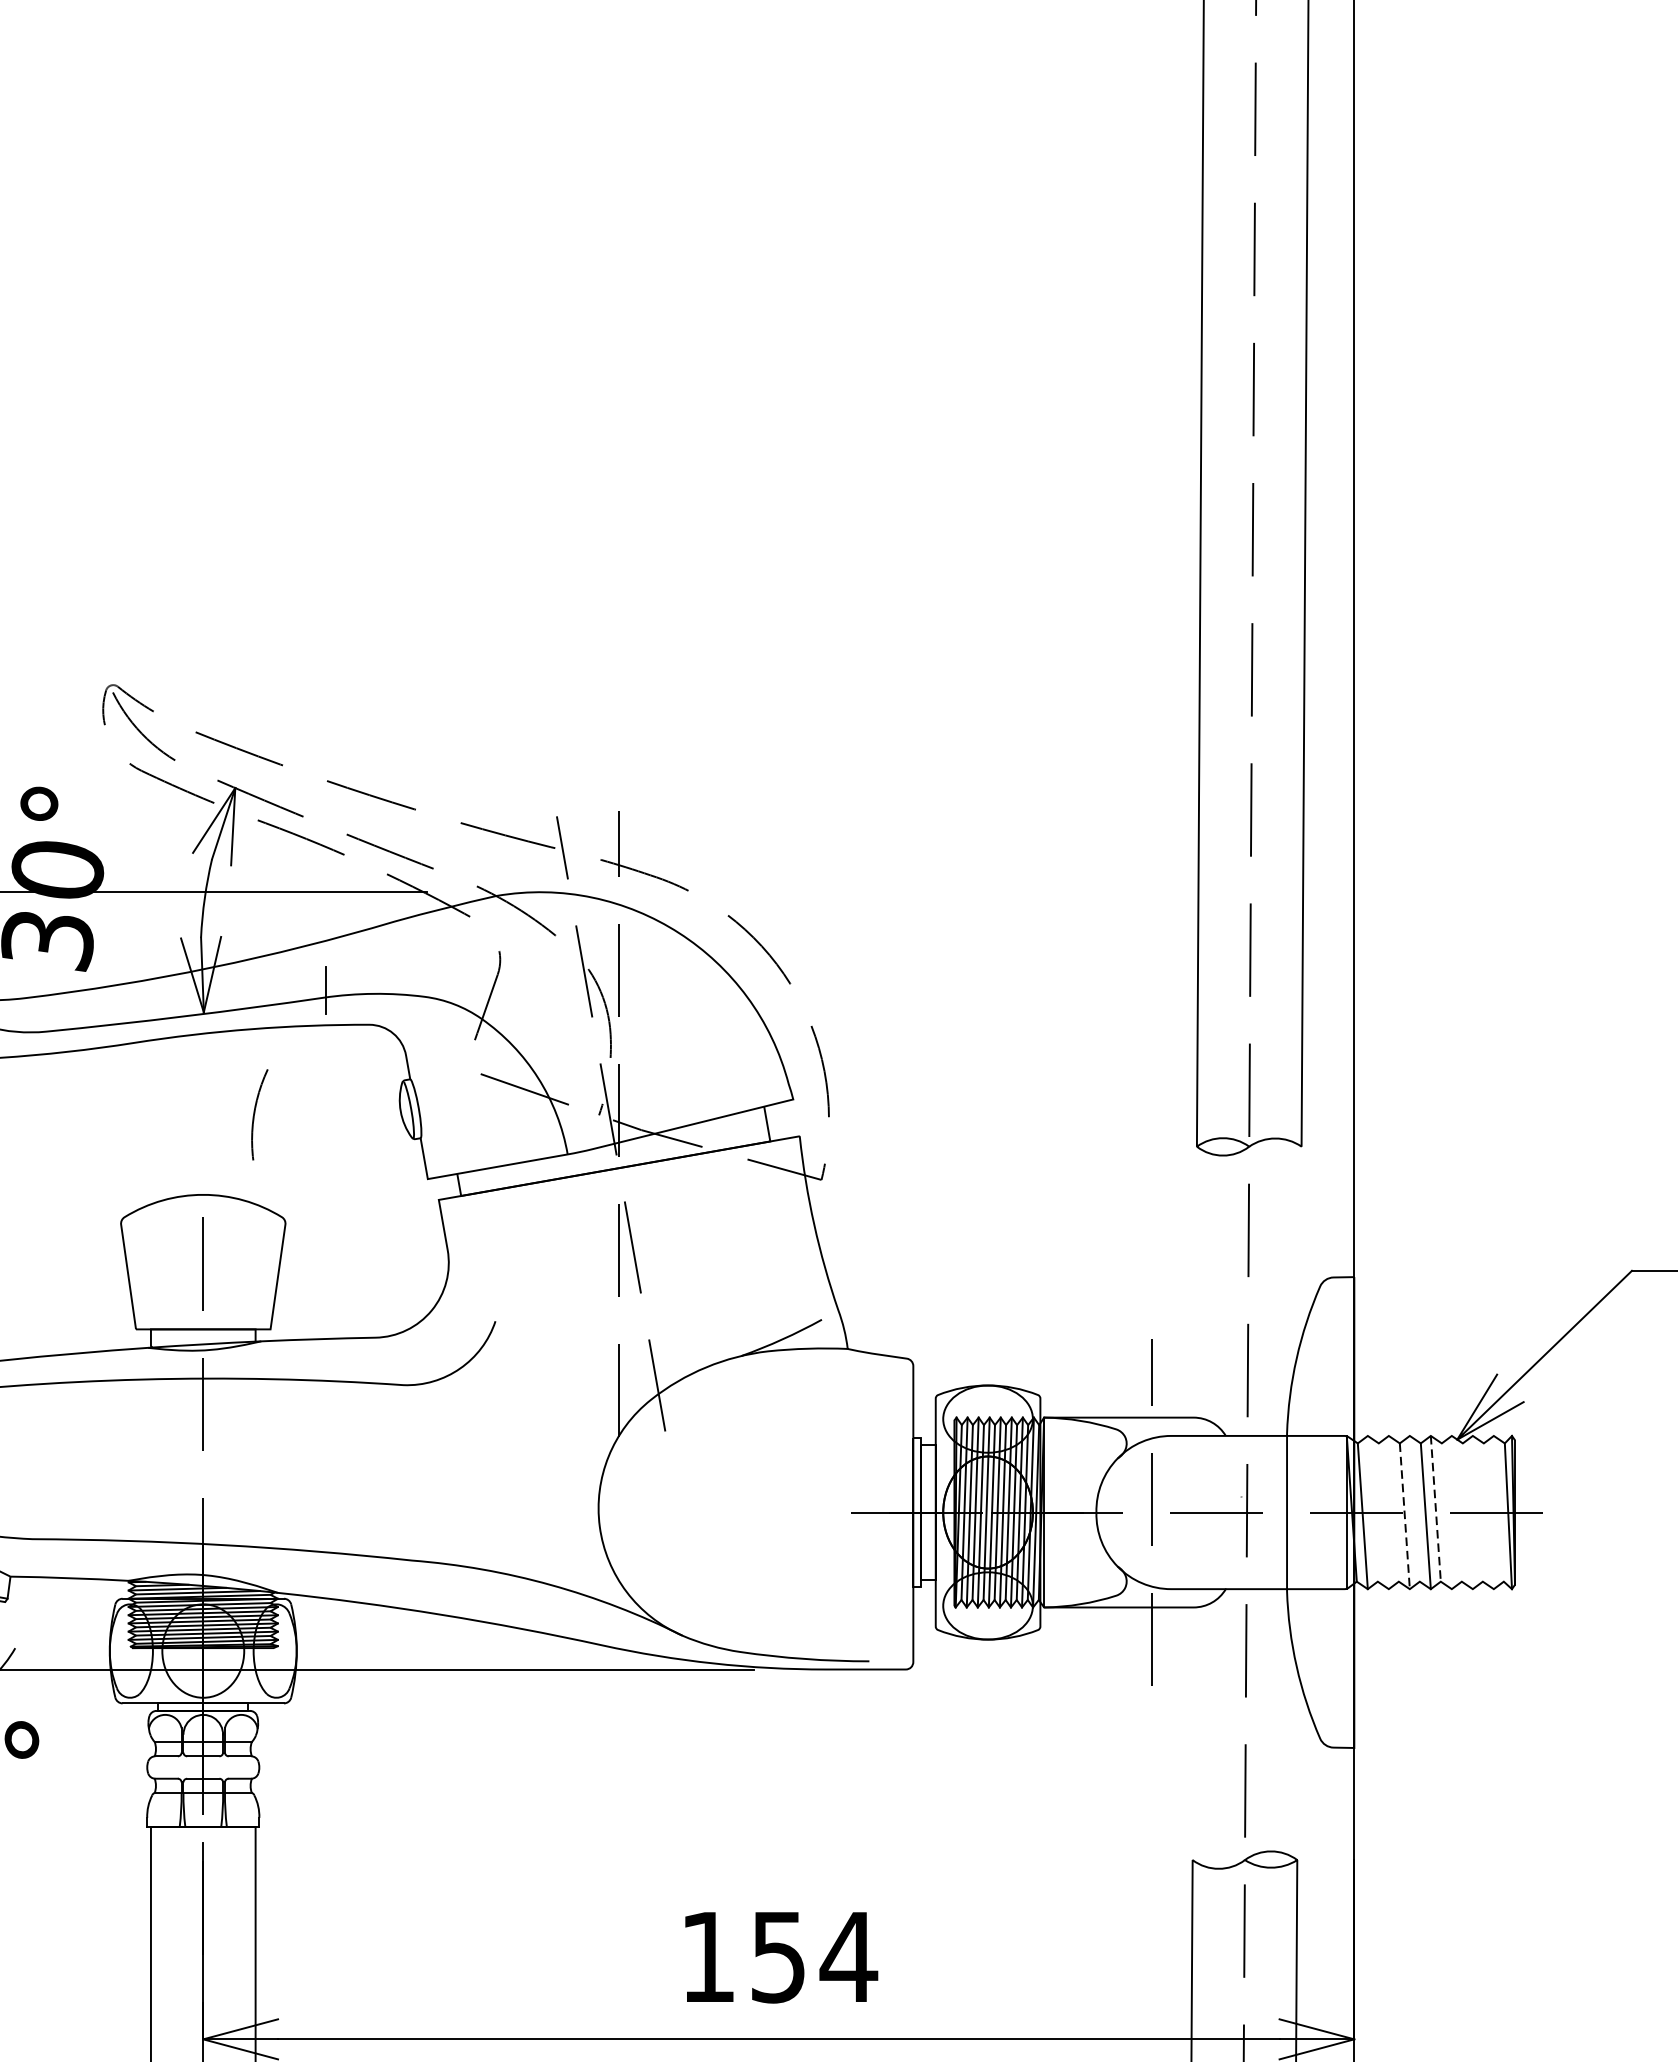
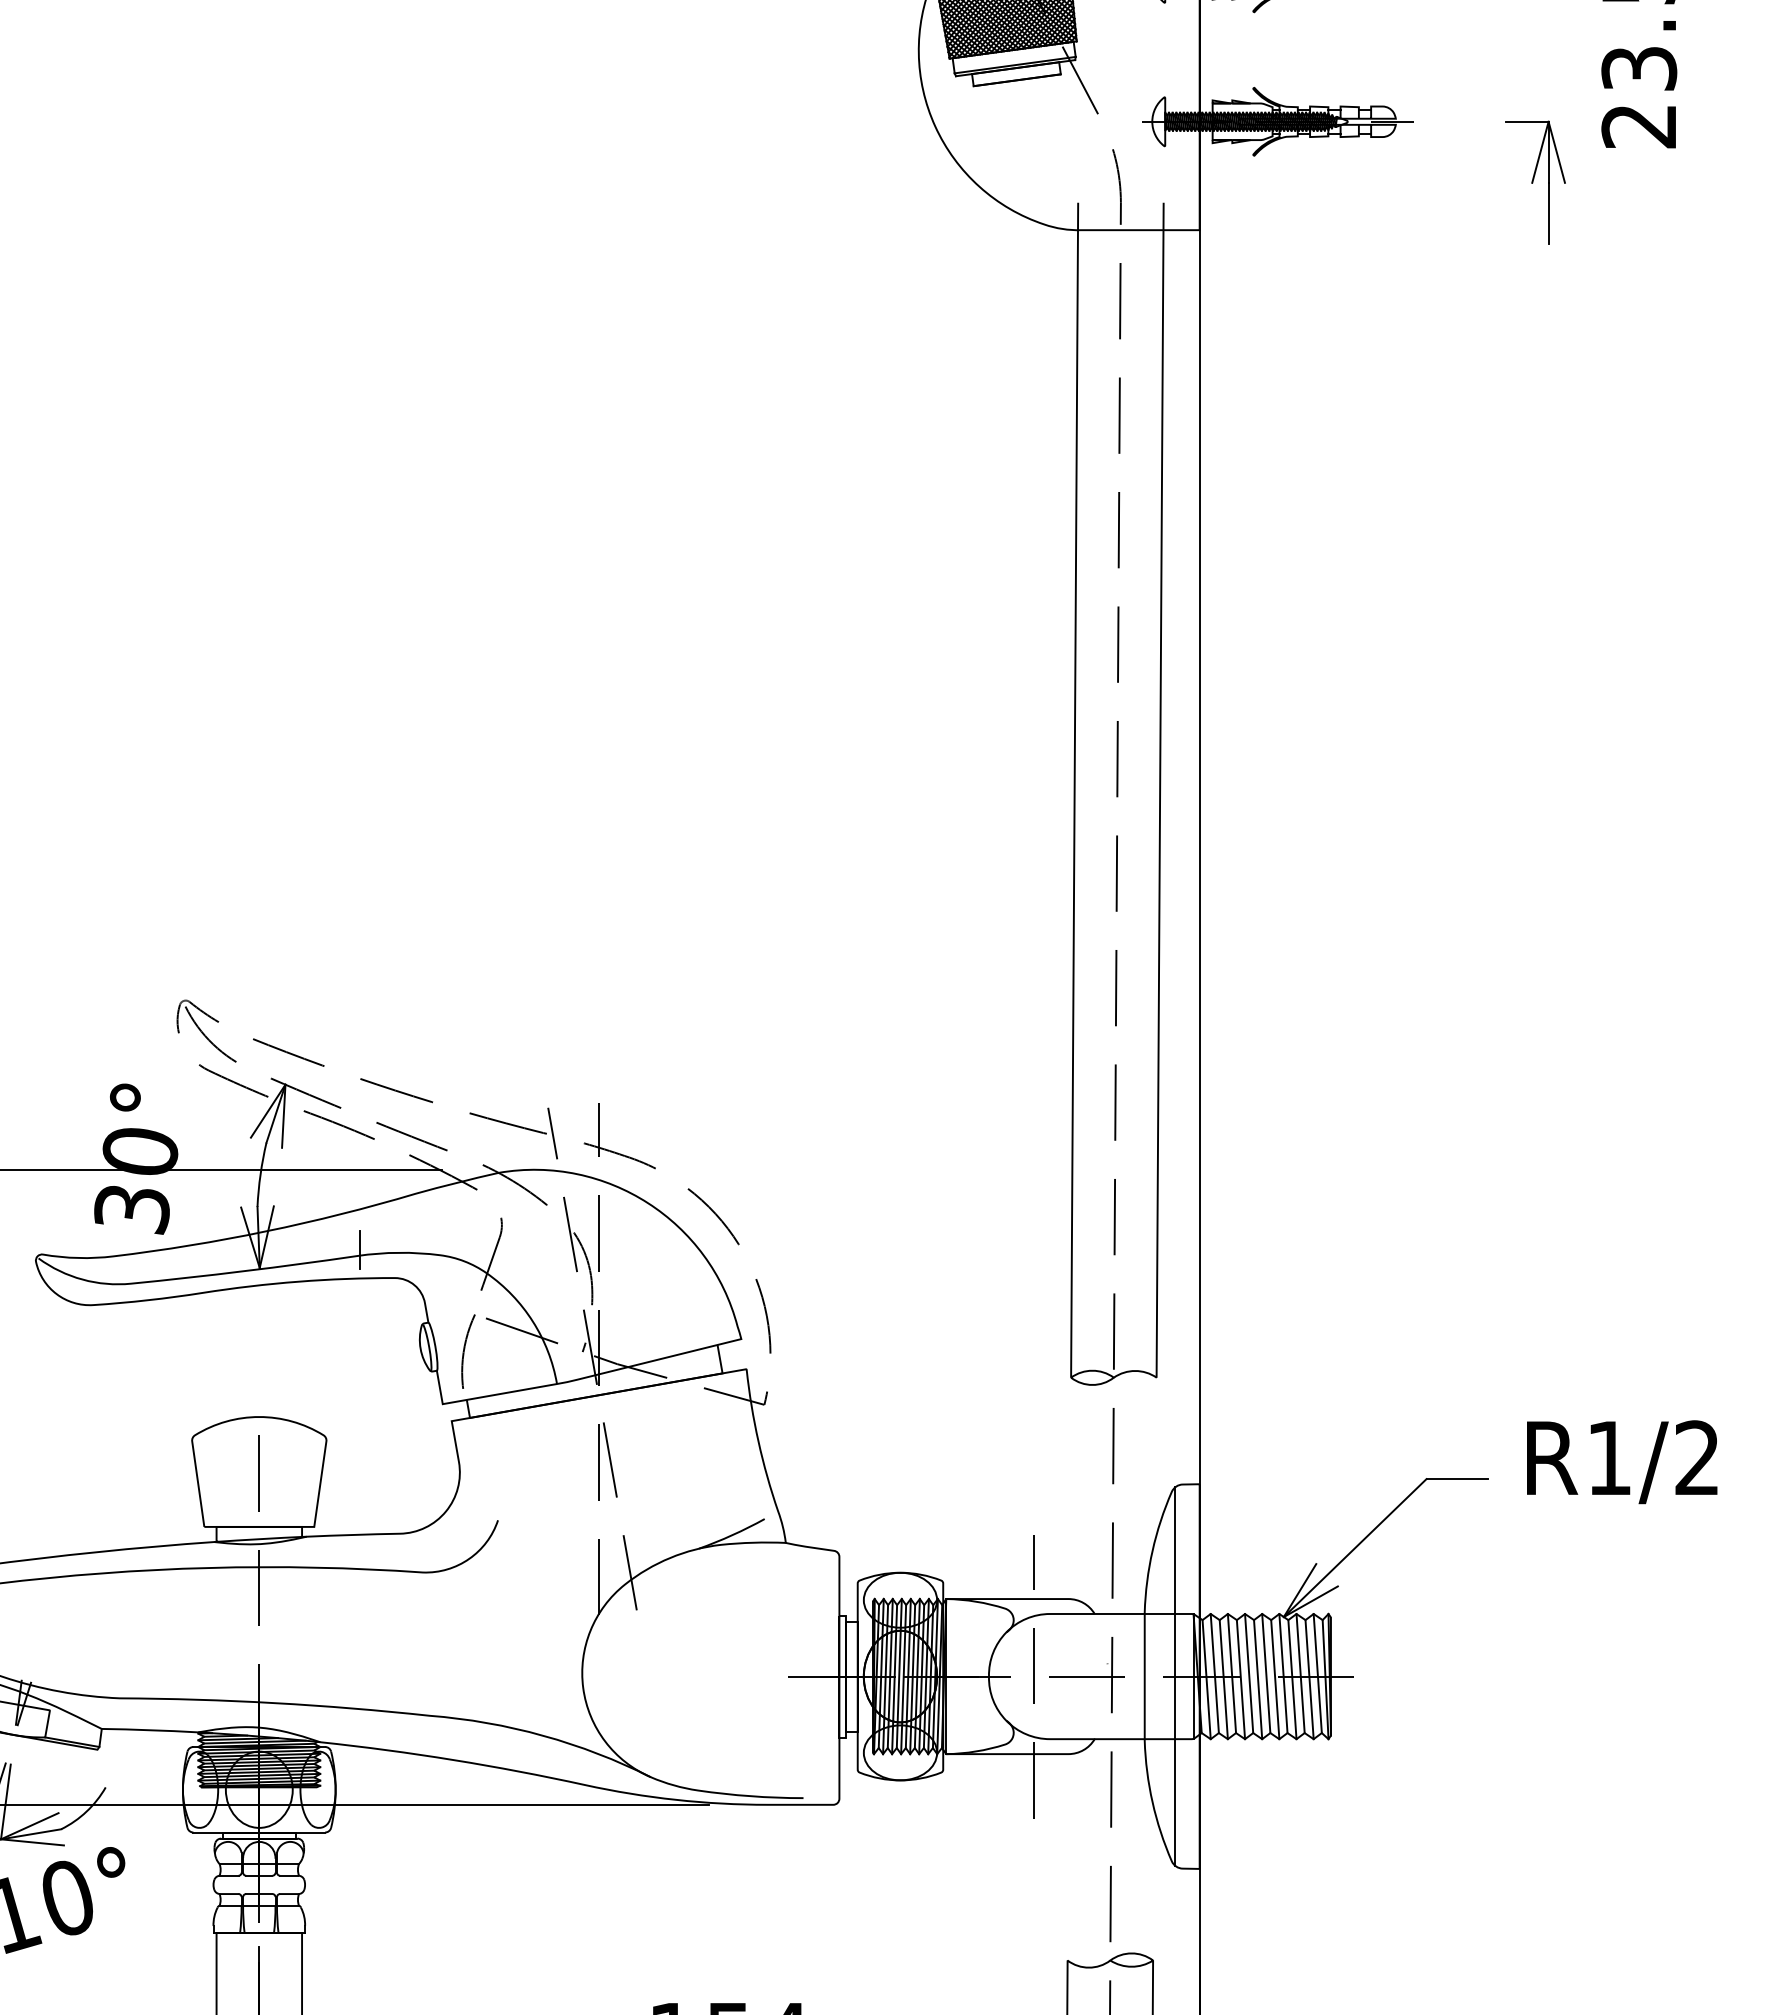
arc: (254, 1114) -> (464, 1351), moved
line: (1372, 1508) -> (1214, 1673), added
line: (1393, 1508) -> (1231, 1673), added
line: (1415, 1508) -> (1249, 1673), added
line: (1436, 1508) -> (1266, 1673), dashed -> solid
line: (1456, 1508) -> (1283, 1673), added
line: (1477, 1508) -> (1300, 1673), added
line: (1498, 1508) -> (1317, 1673), added
line: (1324, 1512) -> (1175, 1676), added
line: (1383, 1516) -> (1223, 1679), added
line: (1404, 1516) -> (1240, 1679), dashed -> solid
line: (1447, 1516) -> (1275, 1679), added
line: (1467, 1516) -> (1292, 1679), added
line: (1488, 1516) -> (1309, 1679), added

